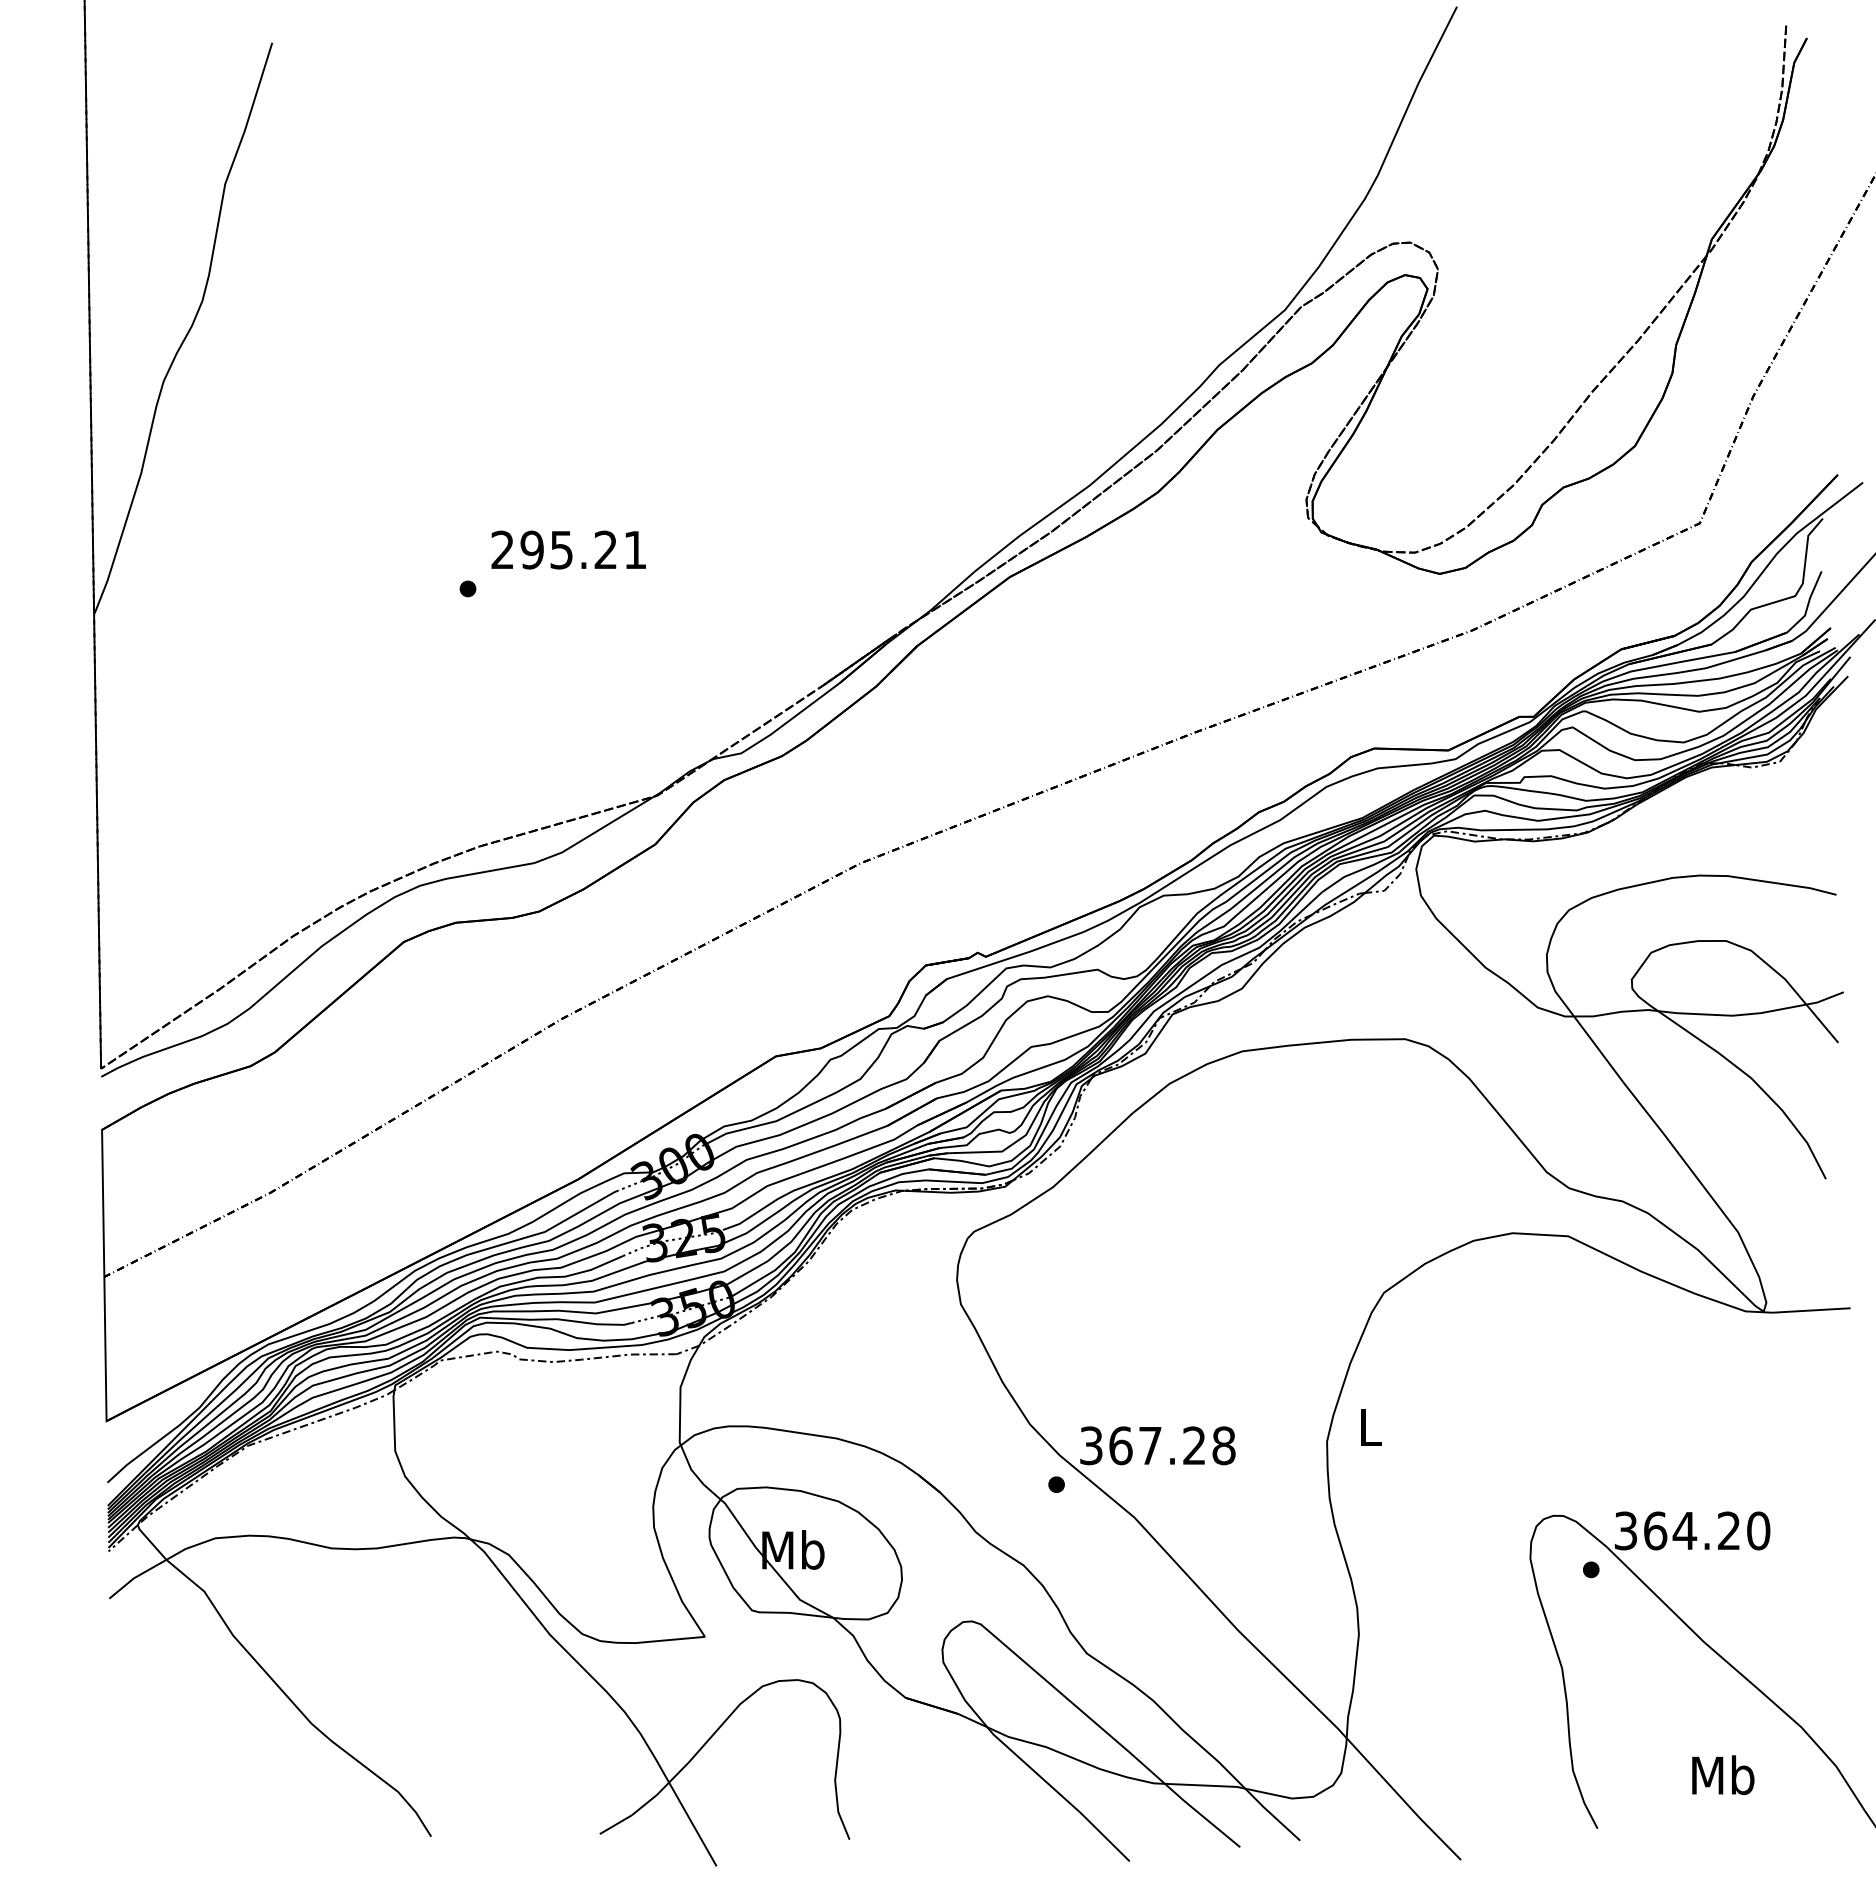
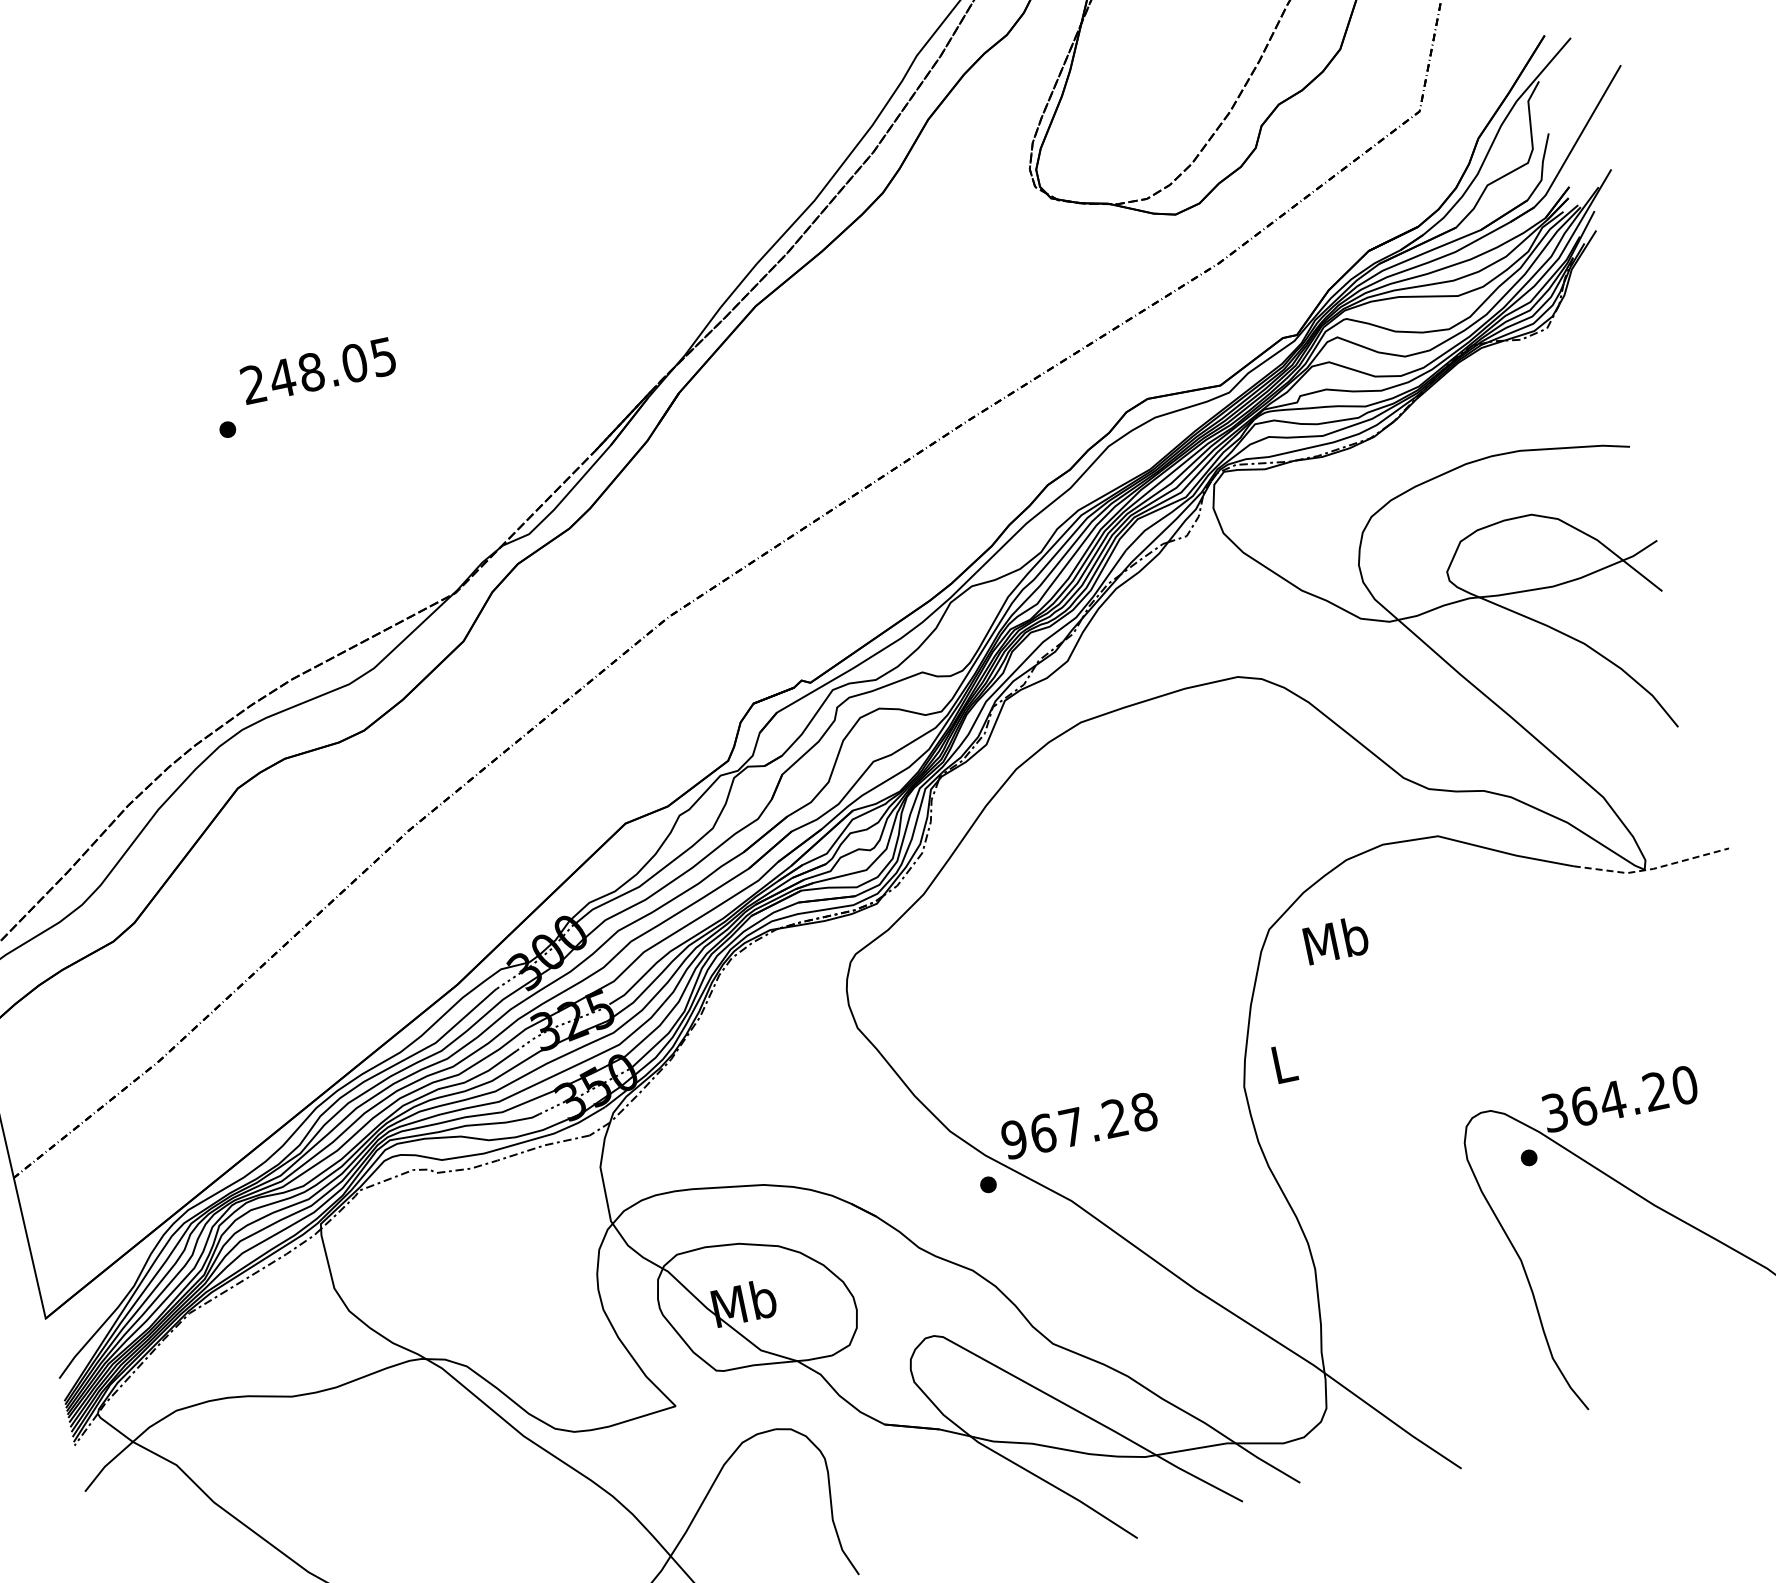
text: (582, 549) -> (331, 367), 295.21 -> 248.05
line: (1771, 1312) -> (1652, 868), solid -> dashed
text: (1090, 1445) -> (1013, 1139), 367.28 -> 967.28
text: (1723, 1775) -> (1336, 940), moved

